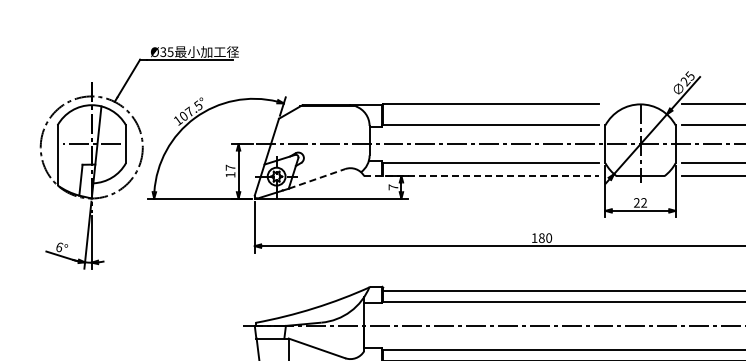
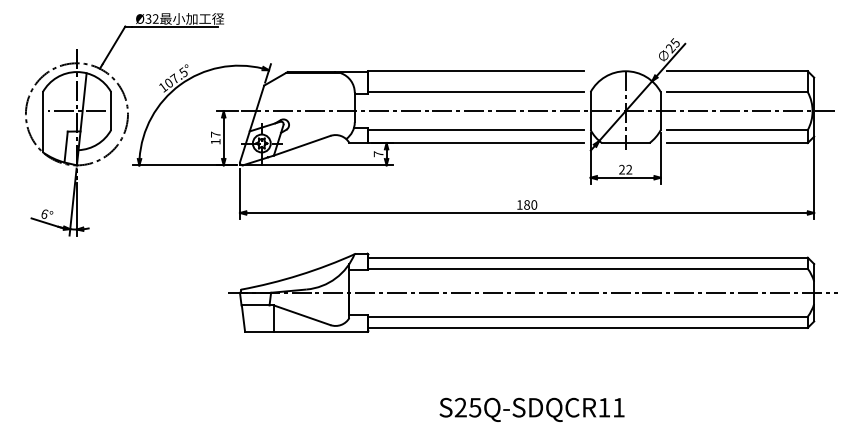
text: (170, 51) -> (155, 18), Ø35 -> Ø32
line: (482, 176) -> (467, 143), dashed -> solid
line: (317, 178) -> (302, 145), dashed -> solid

